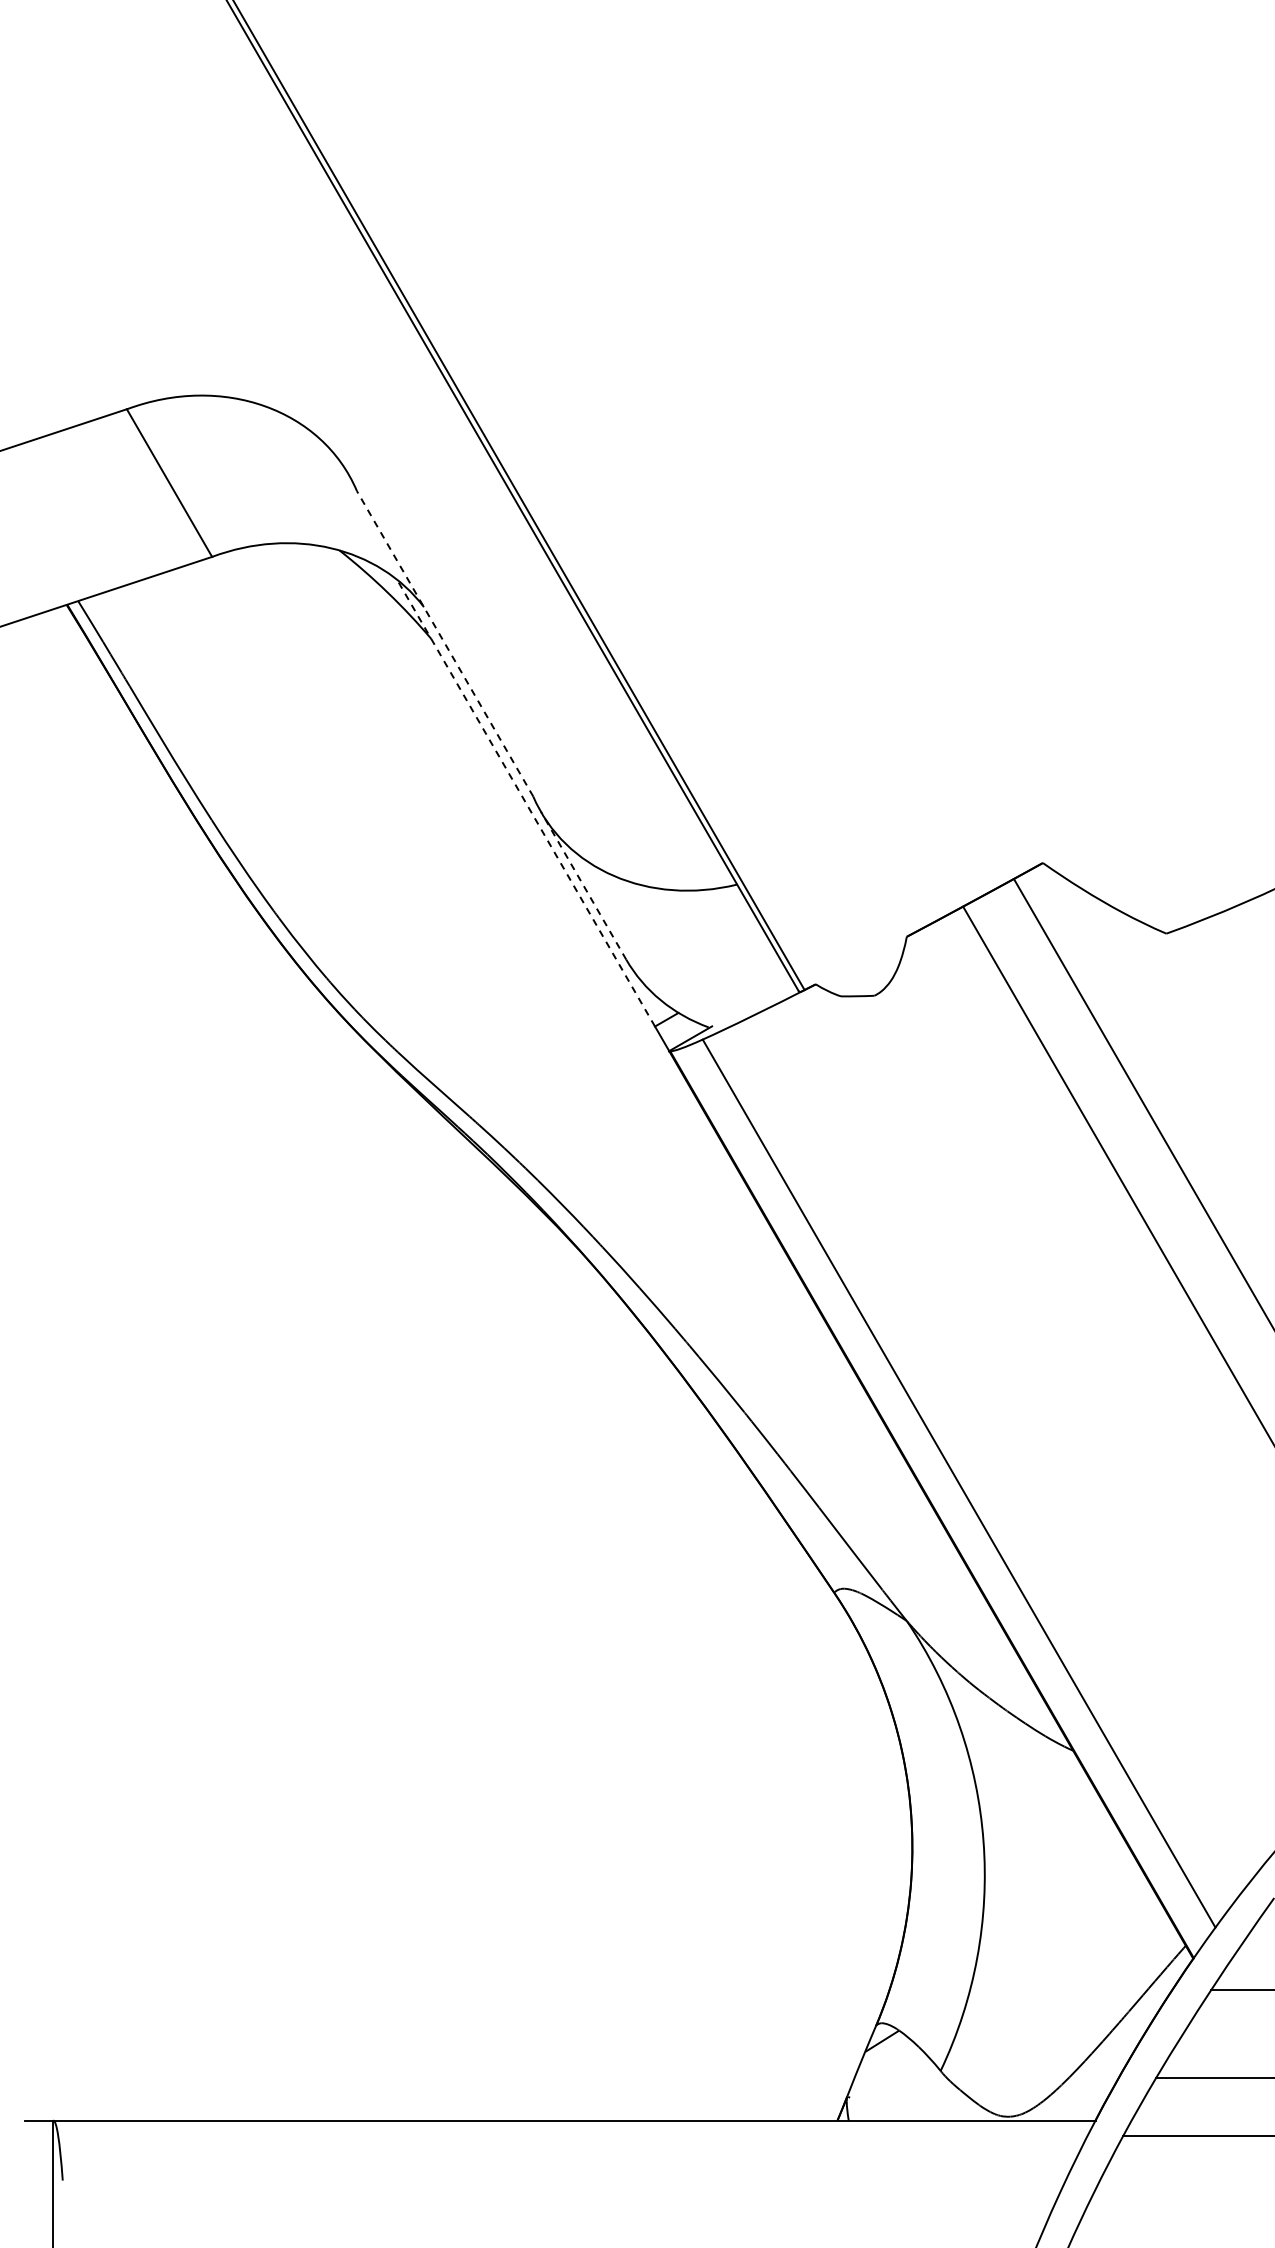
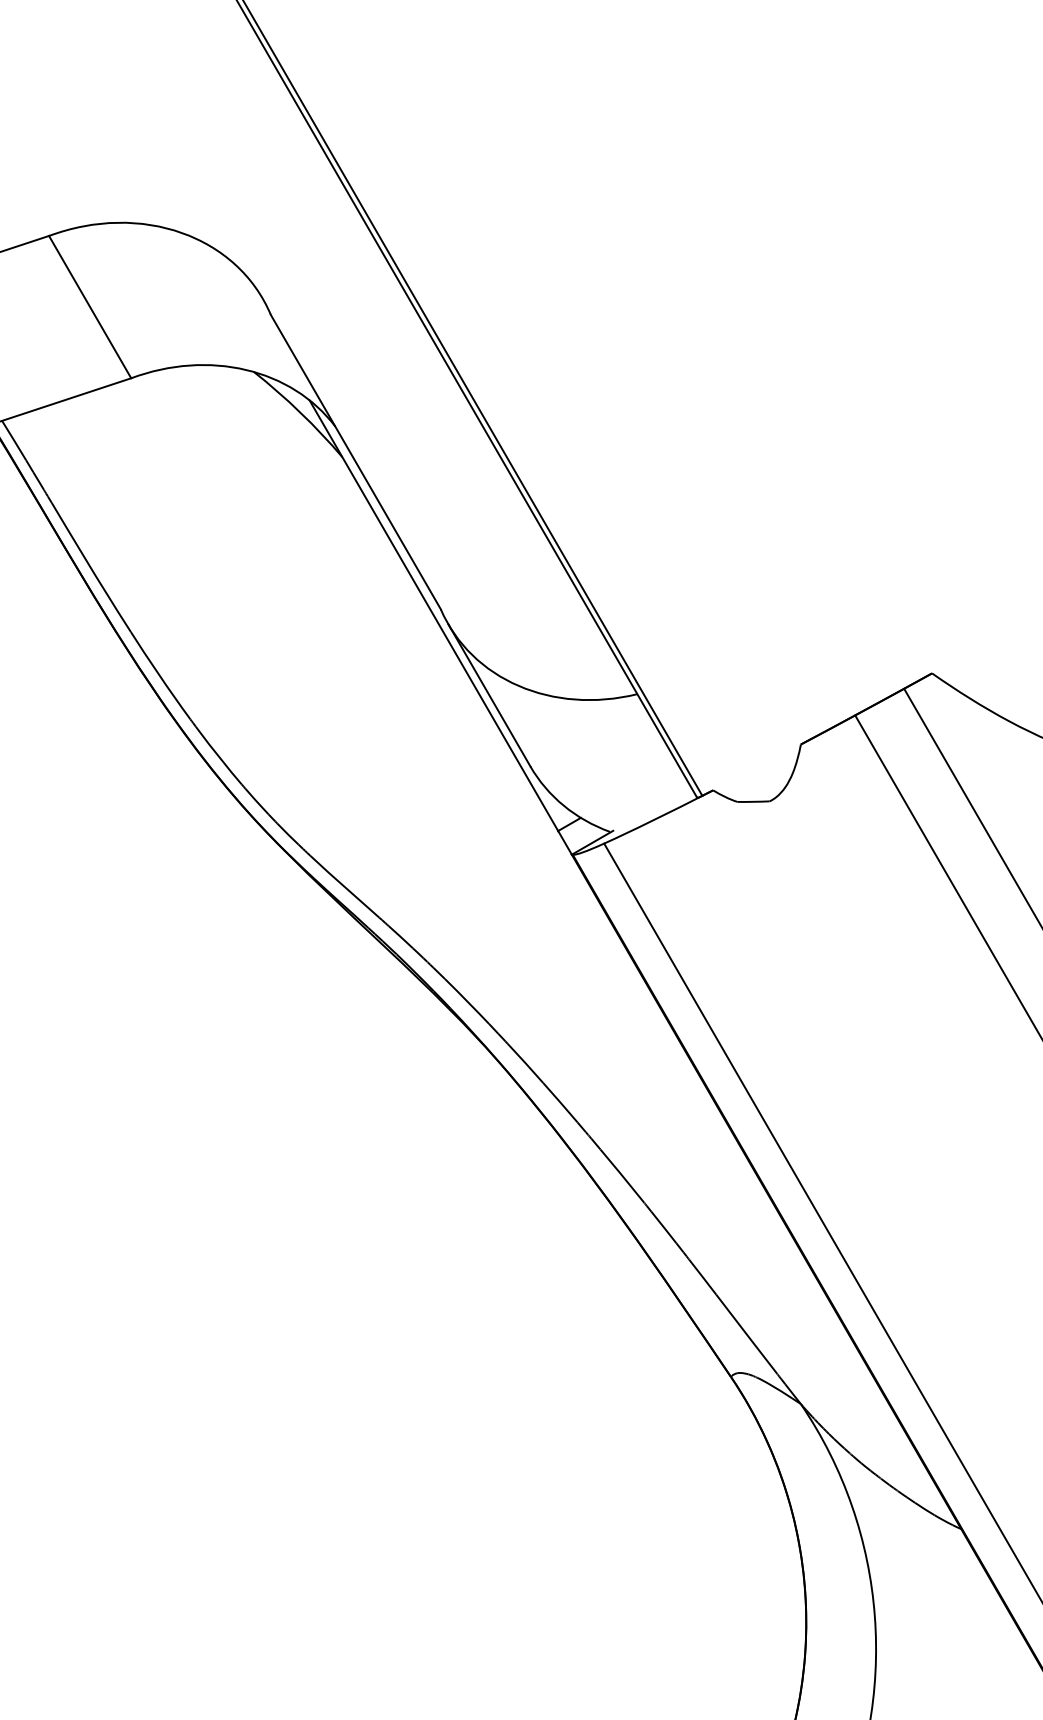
line: (444, 643) -> (355, 461), dashed -> solid
line: (526, 803) -> (434, 616), dashed -> solid
line: (583, 885) -> (489, 695), dashed -> solid

